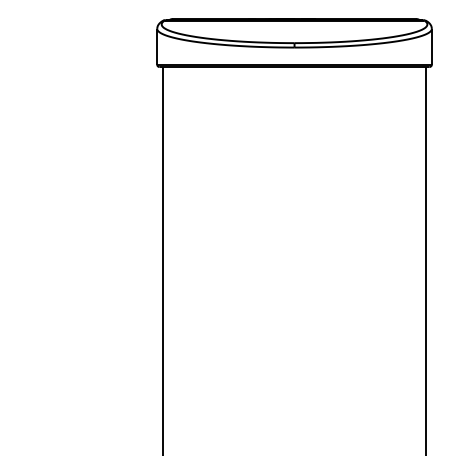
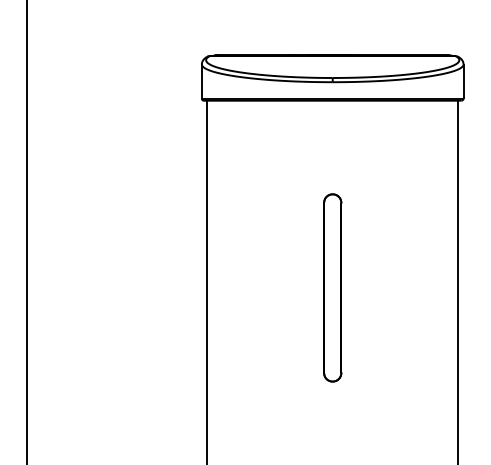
part: (294, 262) -> (332, 287), added

